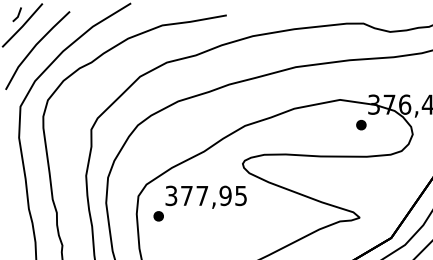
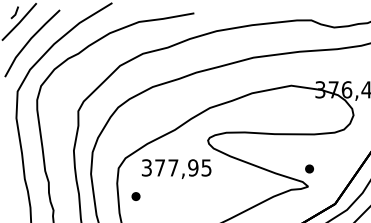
part: (361, 125) -> (309, 169), moved
part: (158, 216) -> (135, 196), moved

